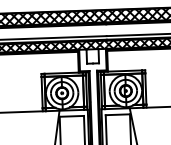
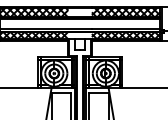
hatch: (90, 16) -> (79, 12), removed
hatch: (91, 45) -> (79, 35), removed

